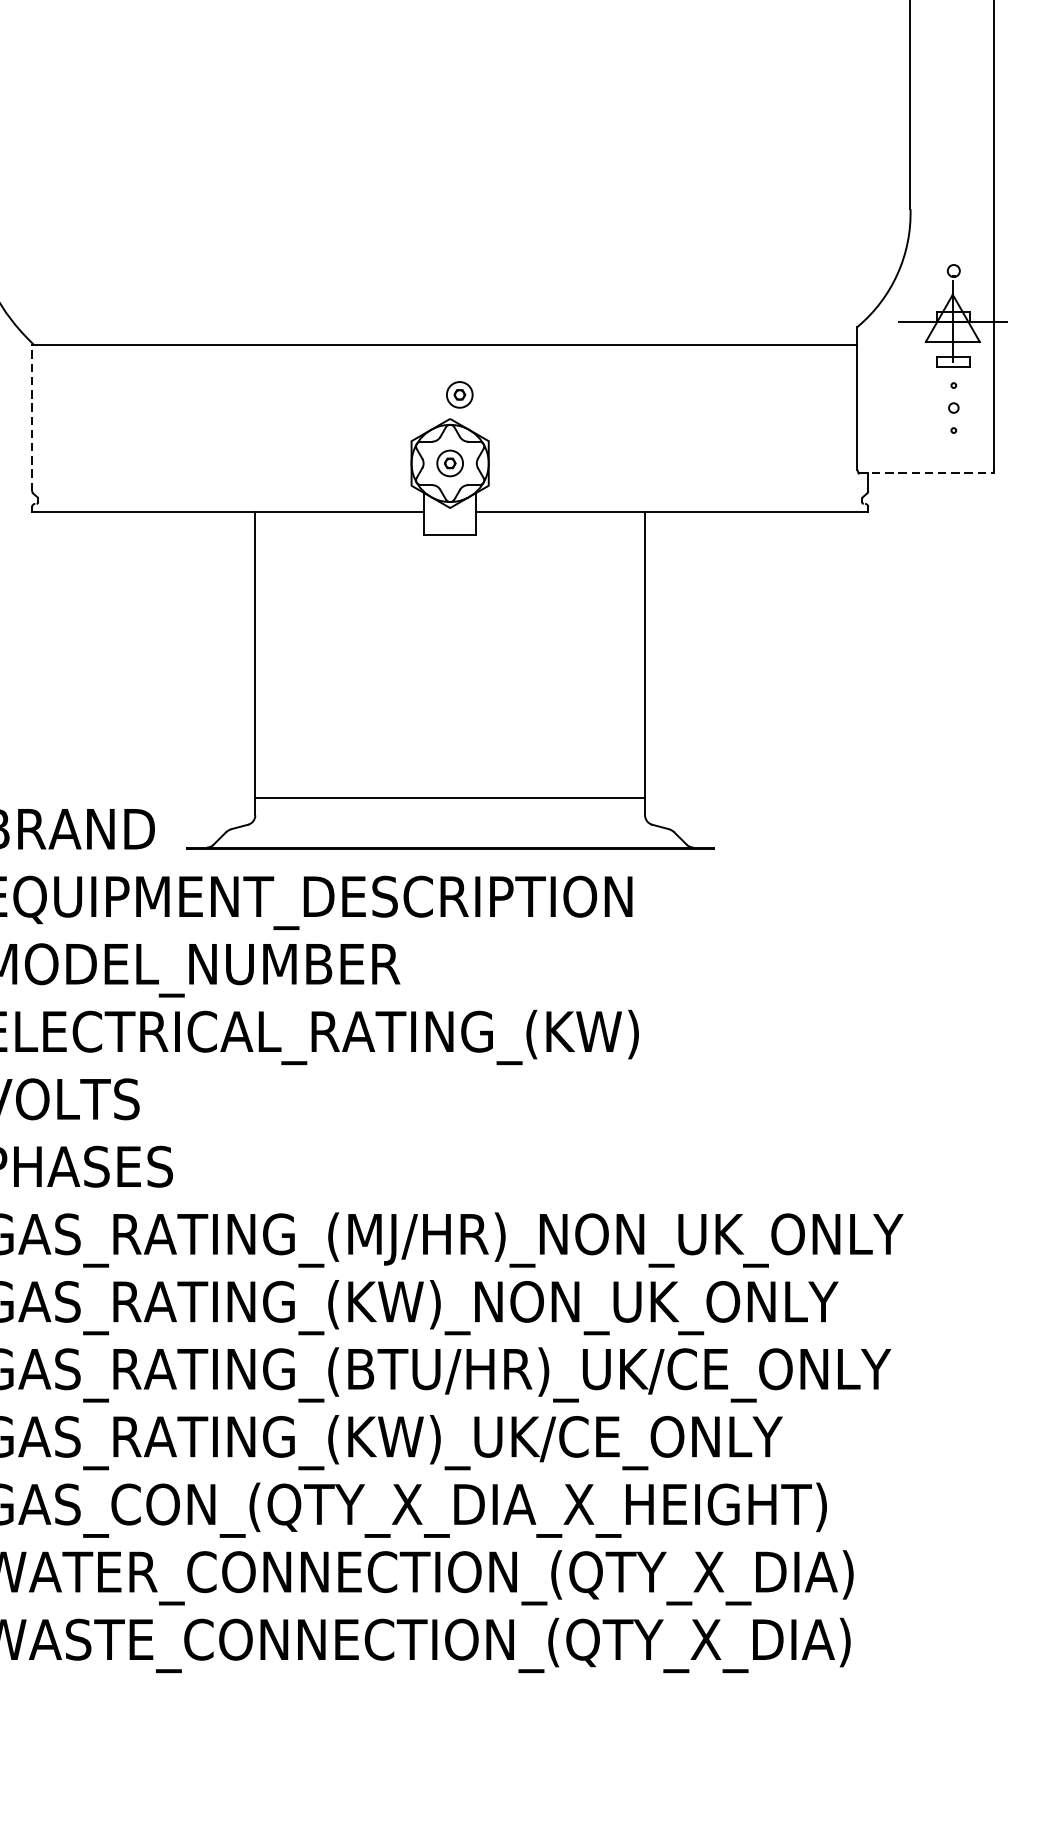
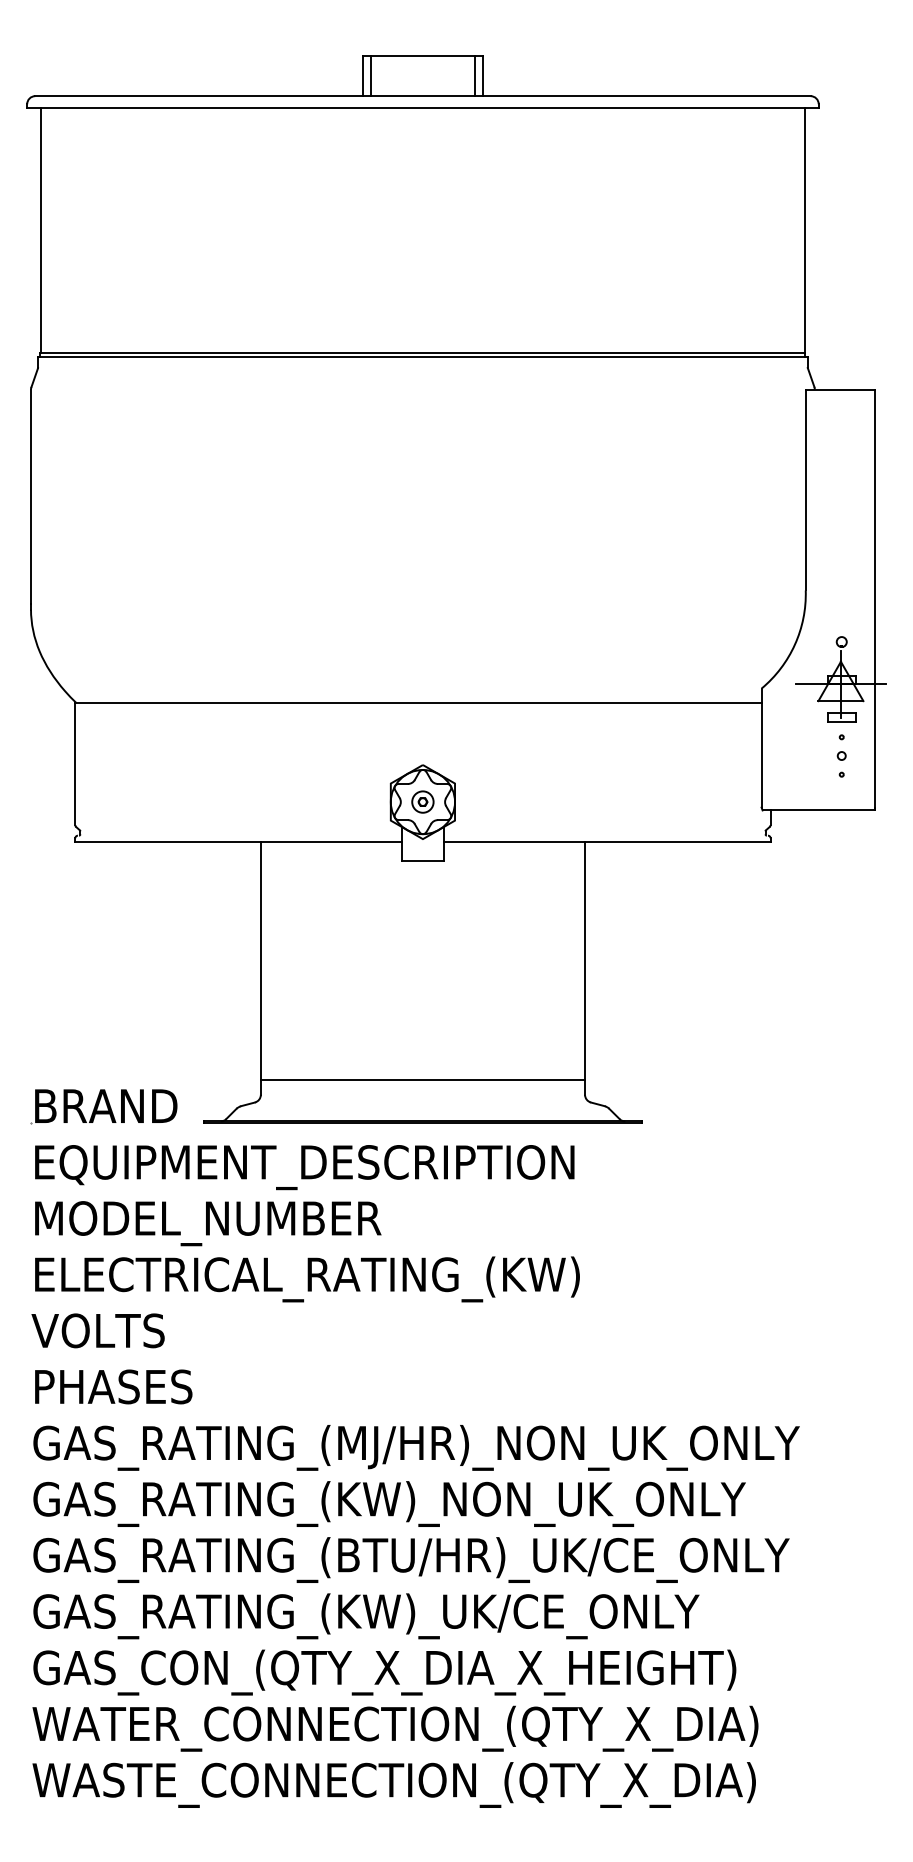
part: (459, 394) -> (430, 744), removed
line: (32, 418) -> (75, 764), dashed -> solid
line: (927, 473) -> (819, 810), dashed -> solid

